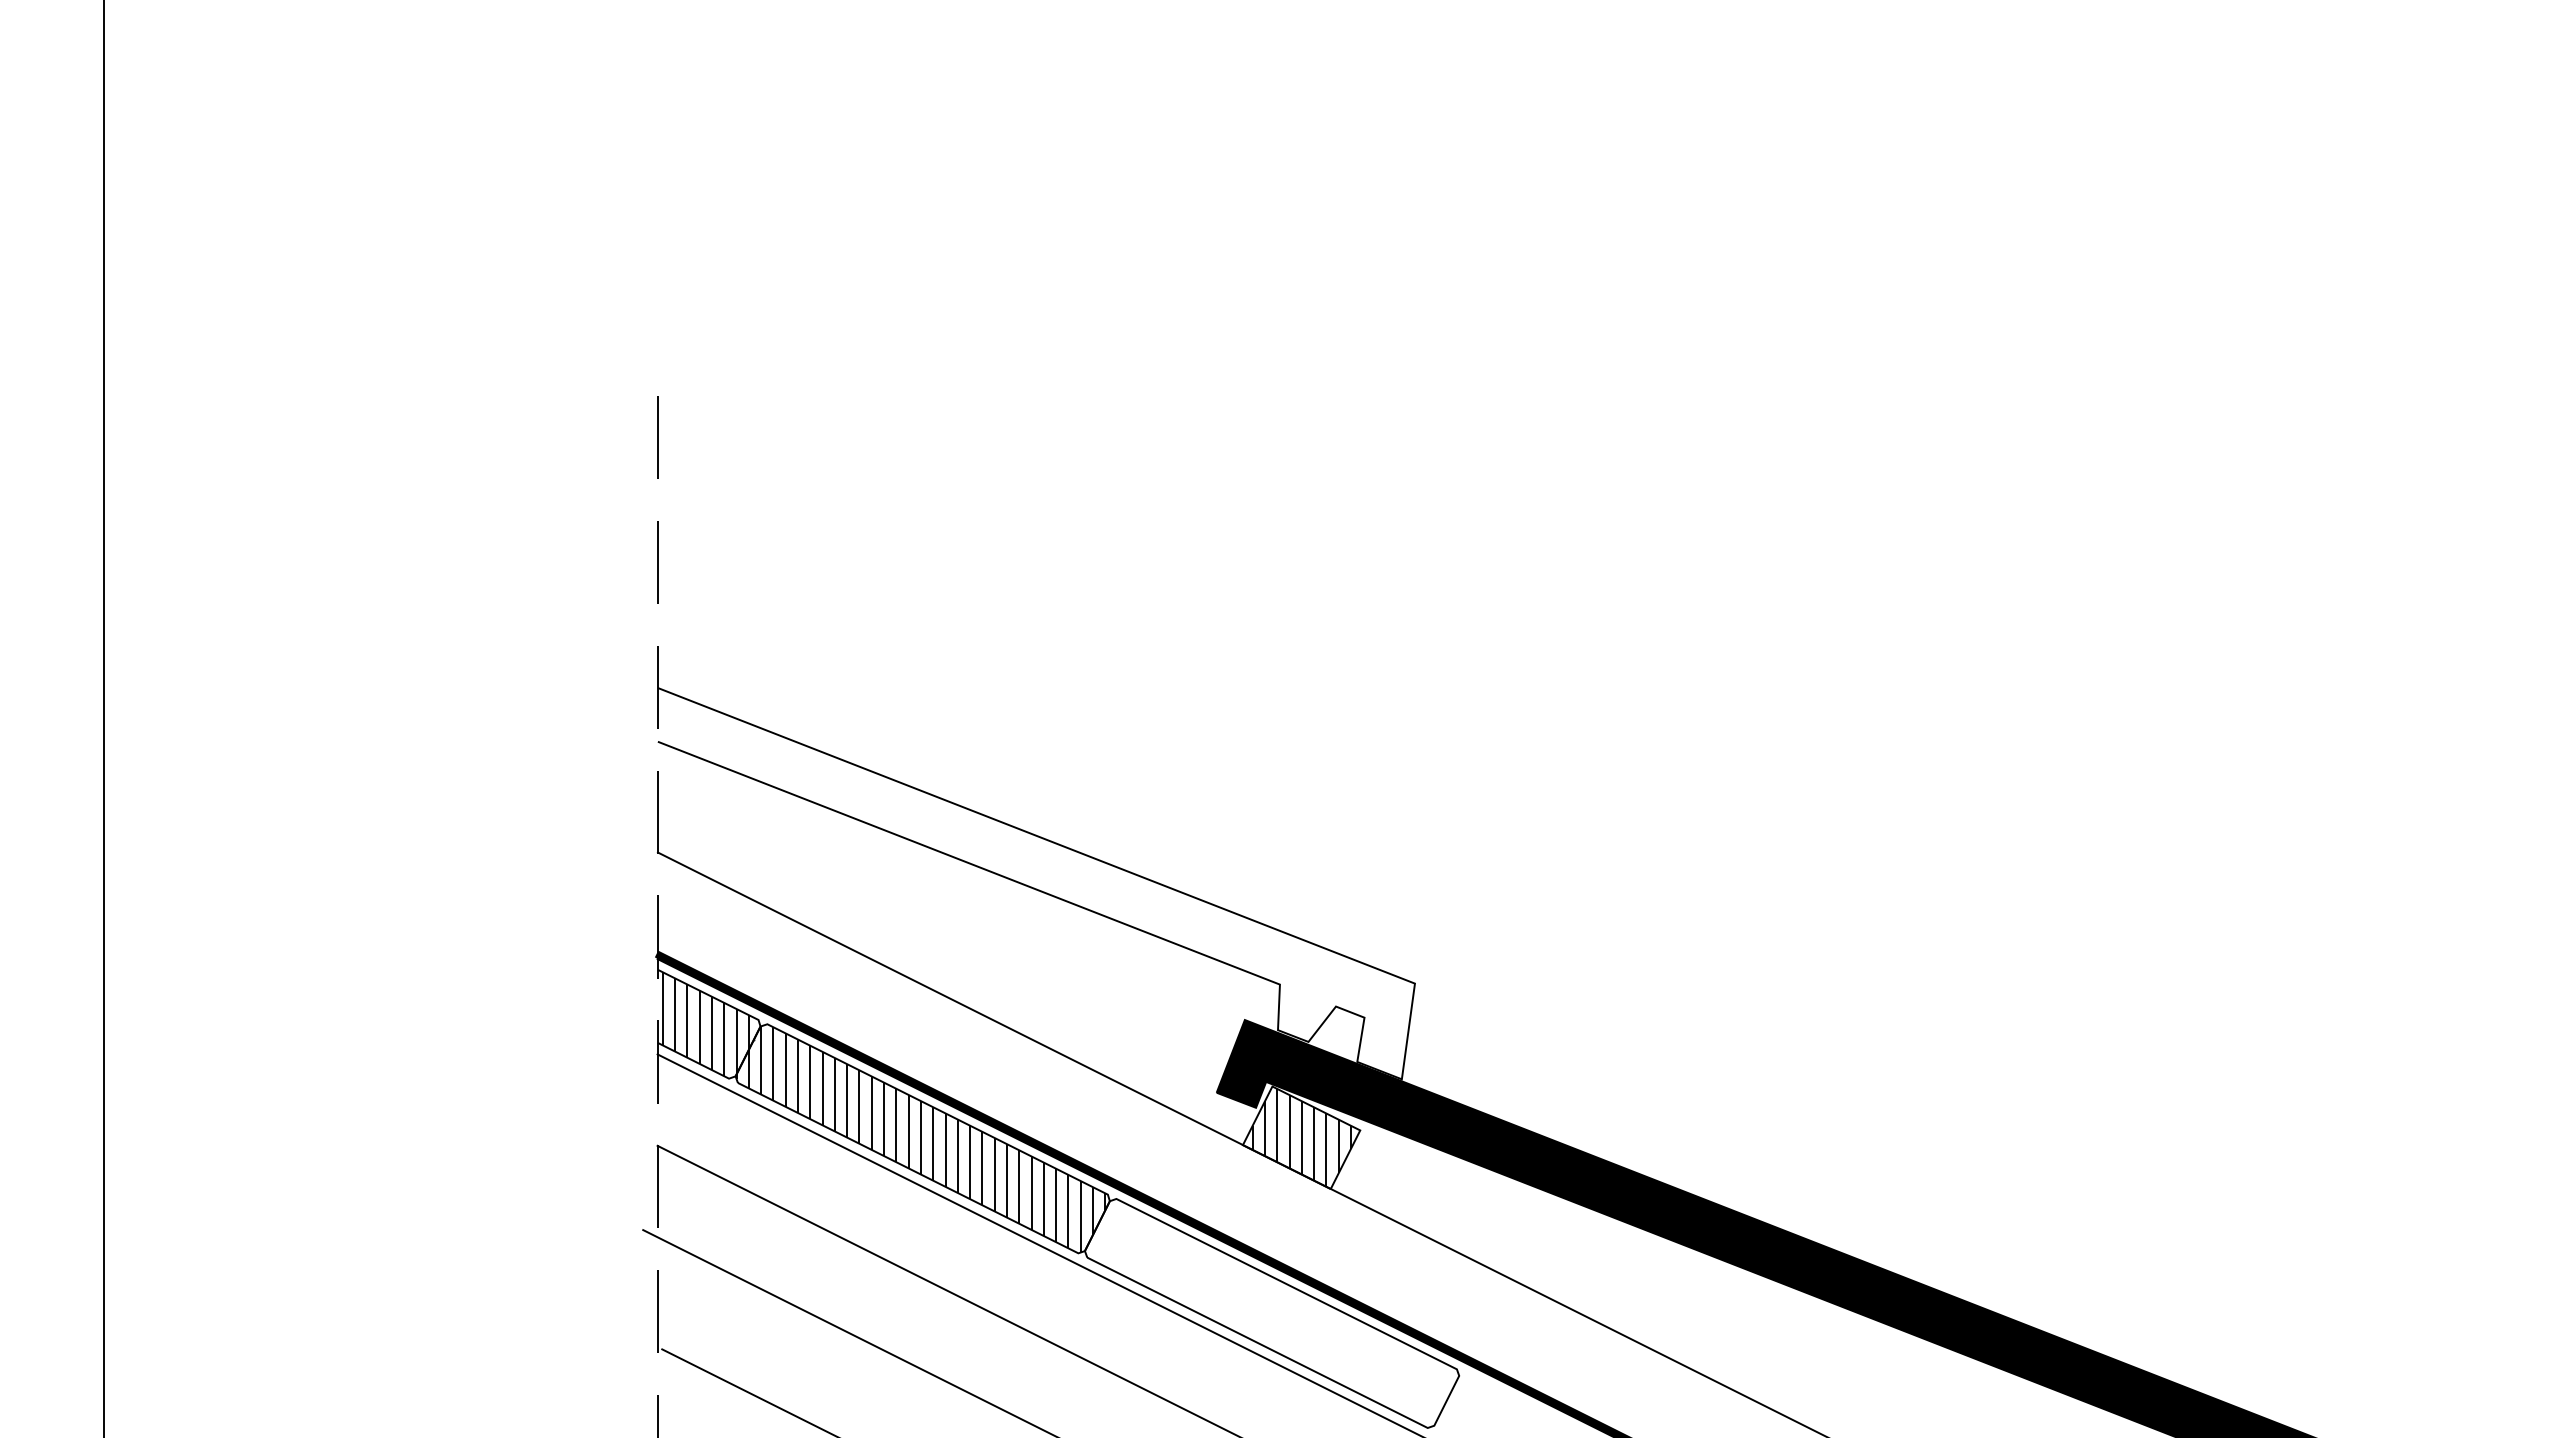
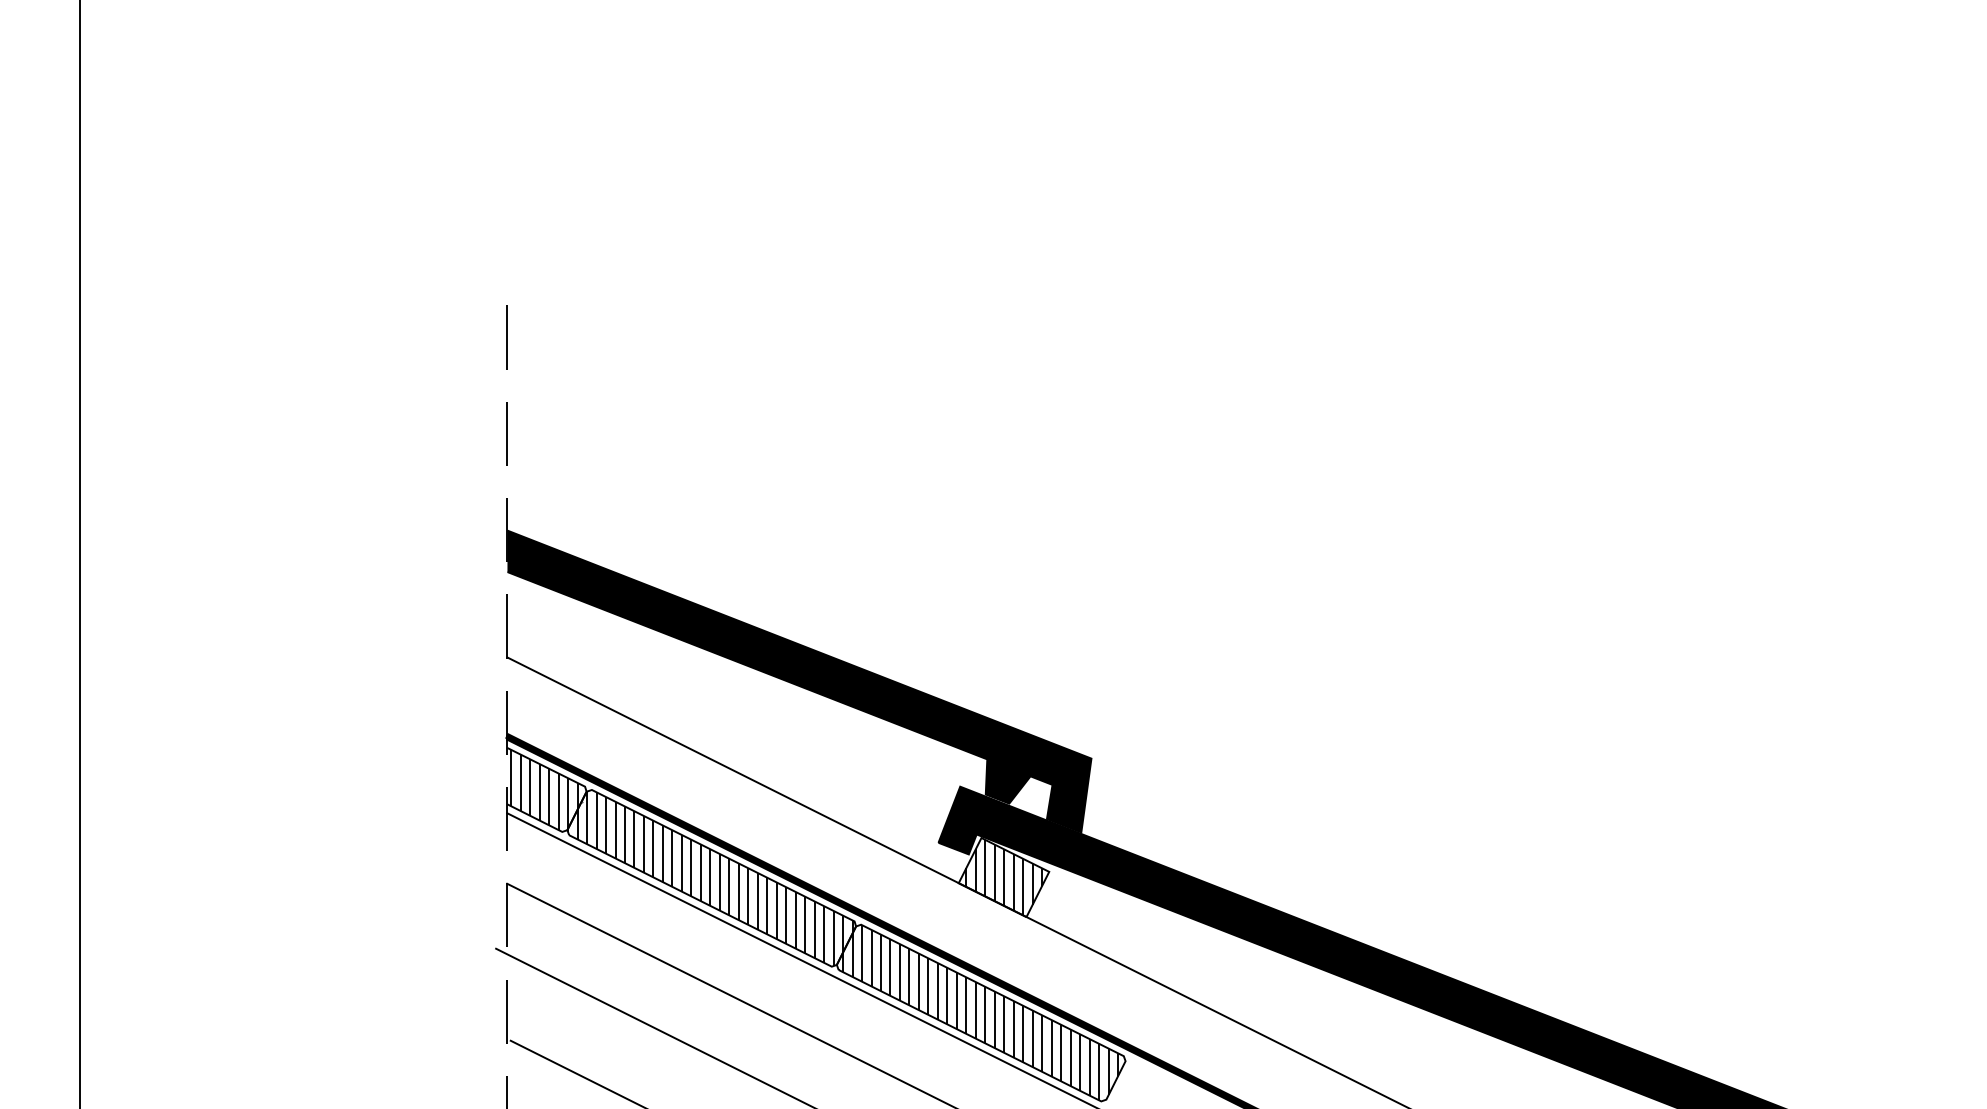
fill: (1035, 883) -> (798, 681), added
hatch: (1270, 1312) -> (980, 1012), added

